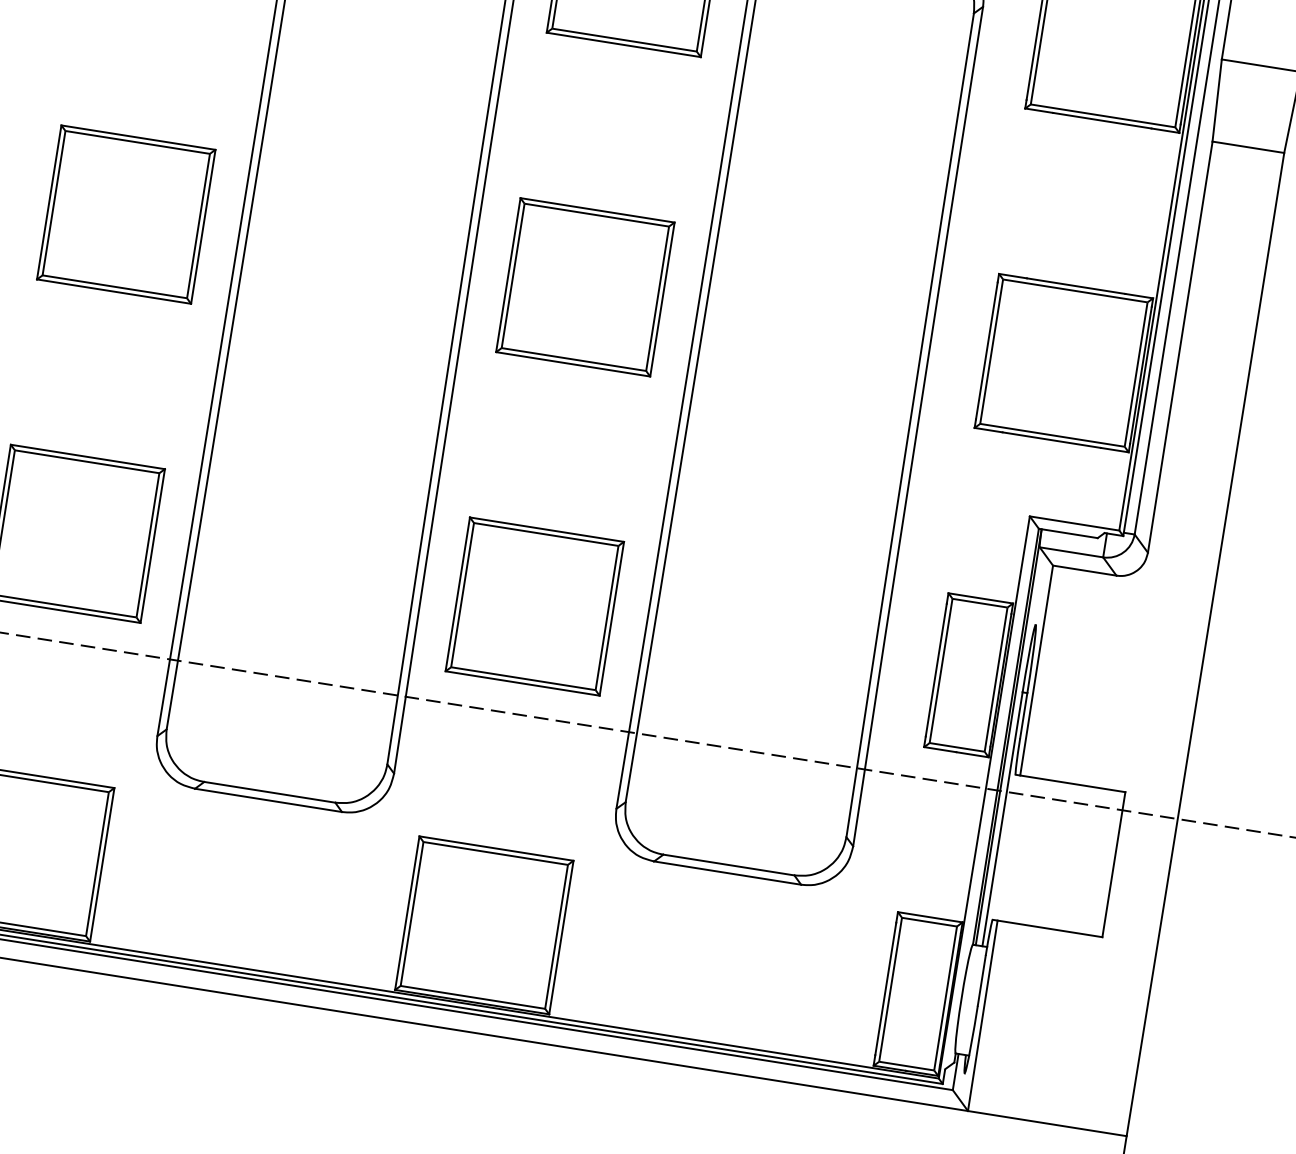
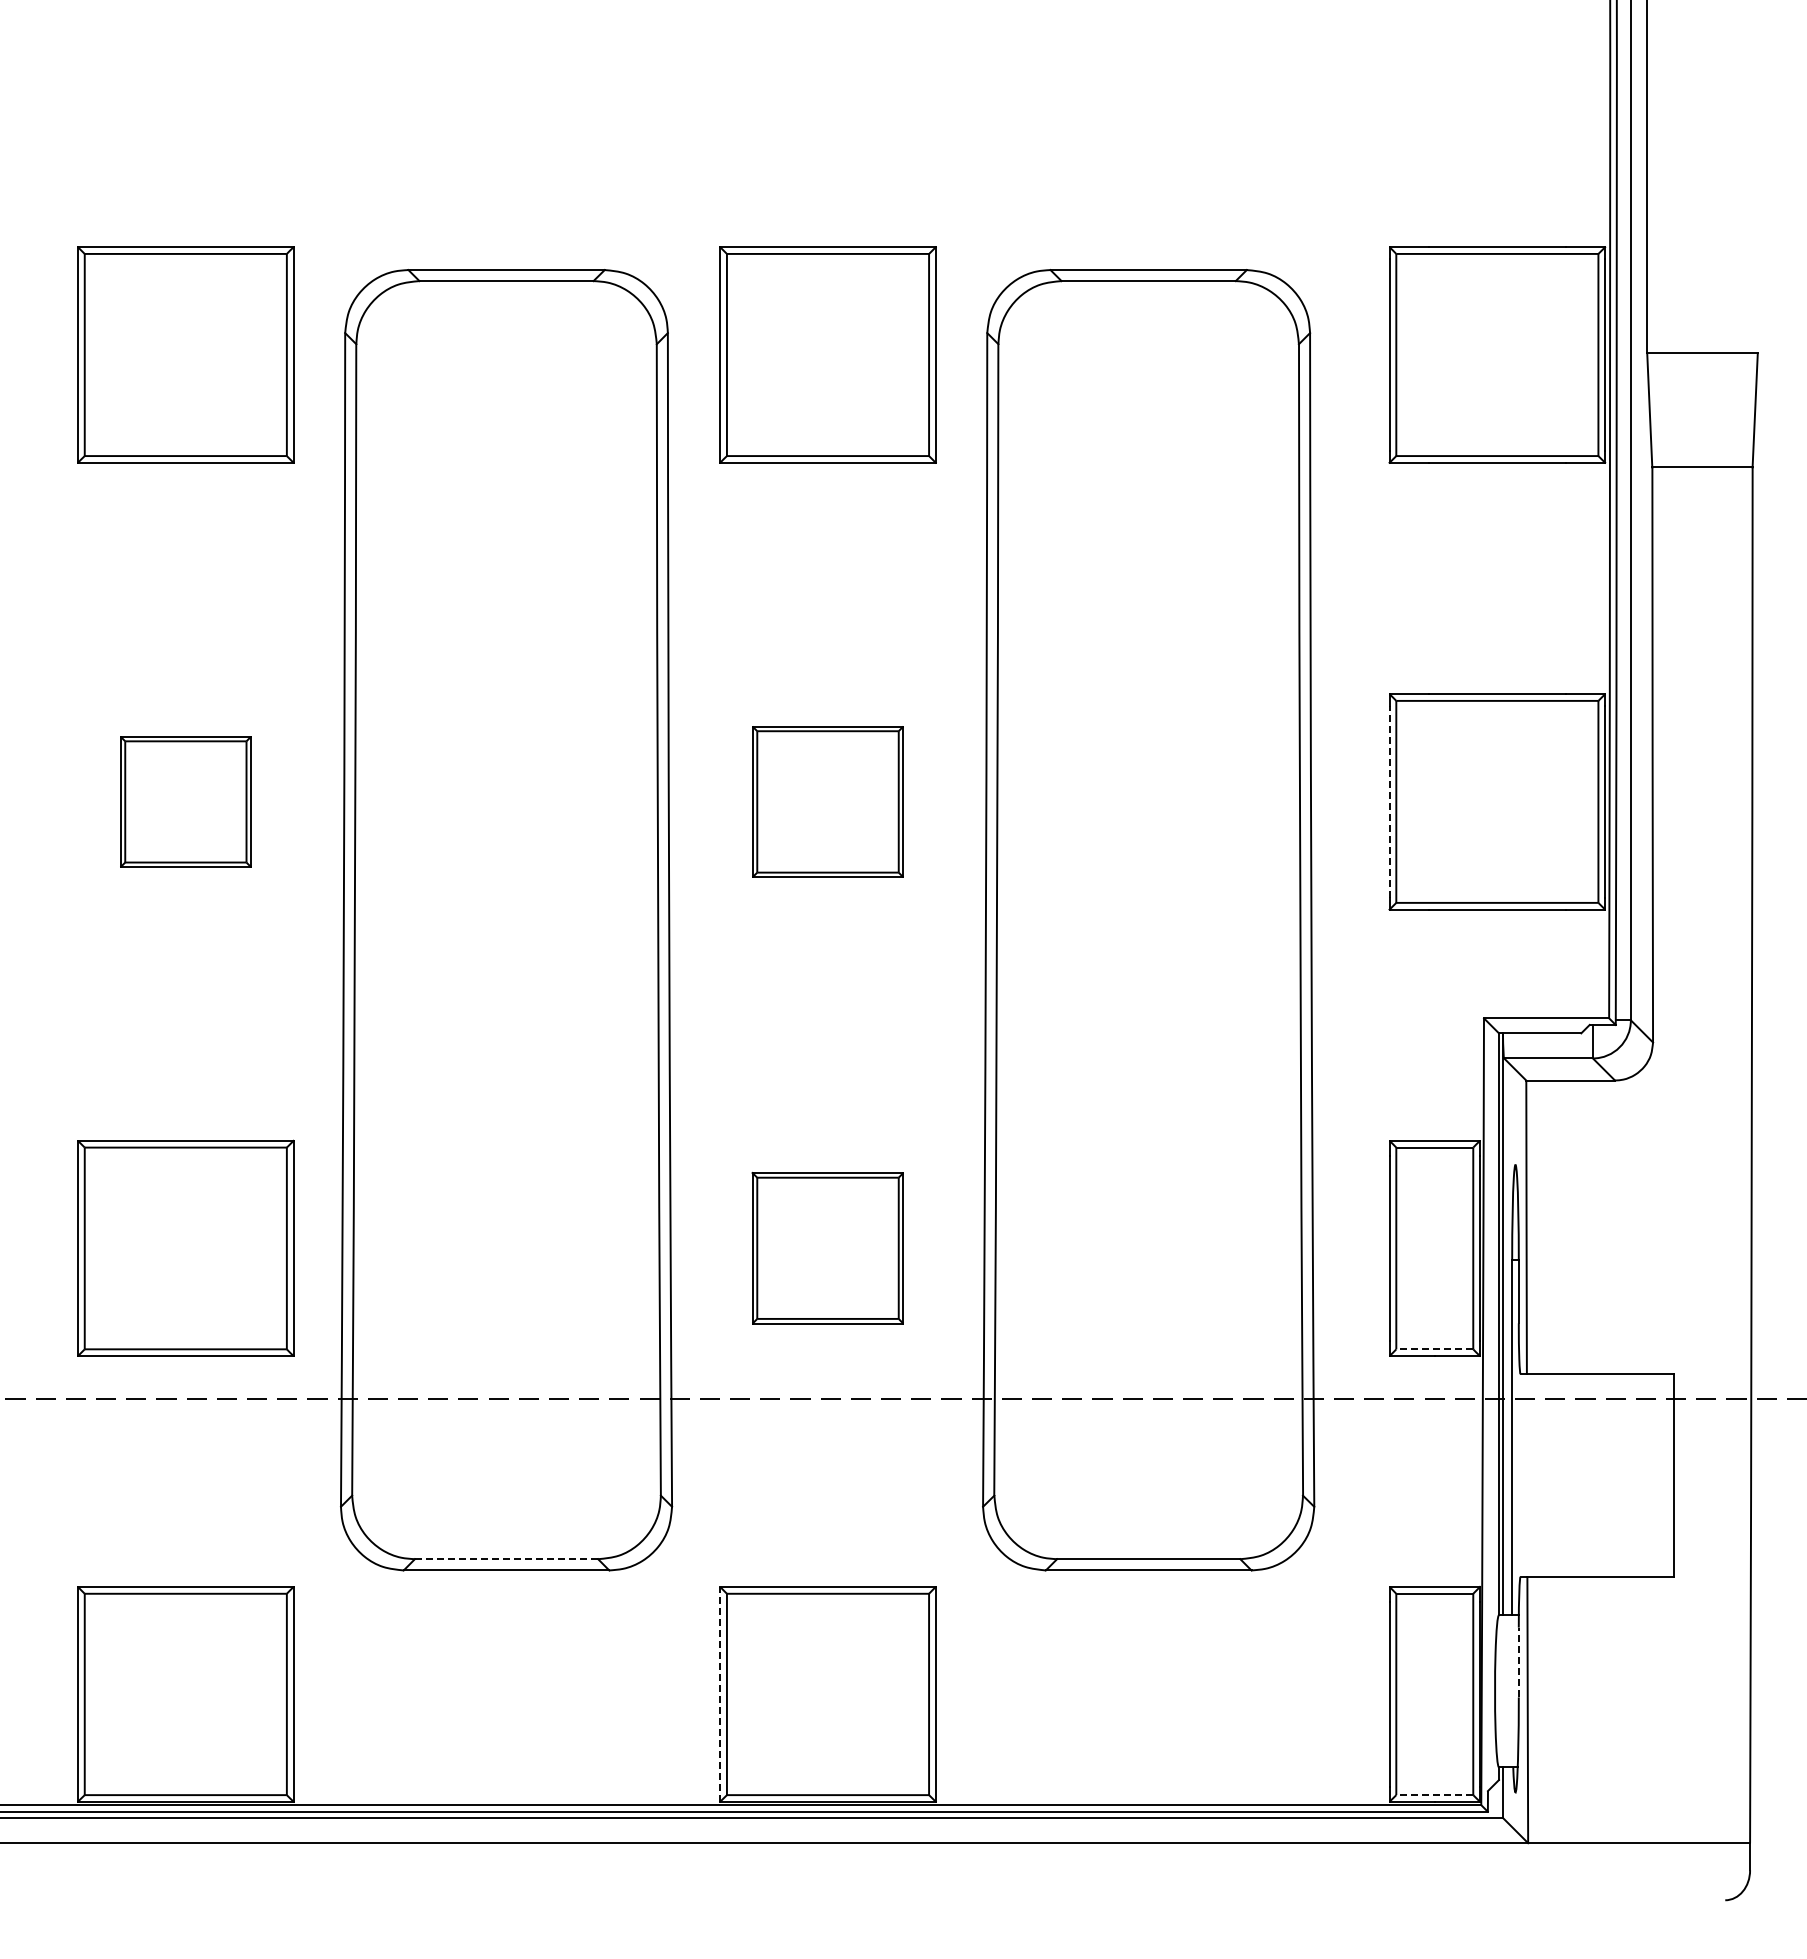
part: (126, 214) -> (185, 801), size x0.6
part: (585, 287) -> (827, 801), size x0.7
line: (986, 350) -> (1389, 801), solid -> dashed
part: (534, 605) -> (827, 1247), size x0.7
line: (956, 747) -> (1434, 1349), solid -> dashed
line: (269, 792) -> (506, 1559), solid -> dashed
line: (407, 912) -> (720, 1693), solid -> dashed
line: (981, 980) -> (1518, 1662), solid -> dashed
line: (906, 1066) -> (1434, 1795), solid -> dashed

